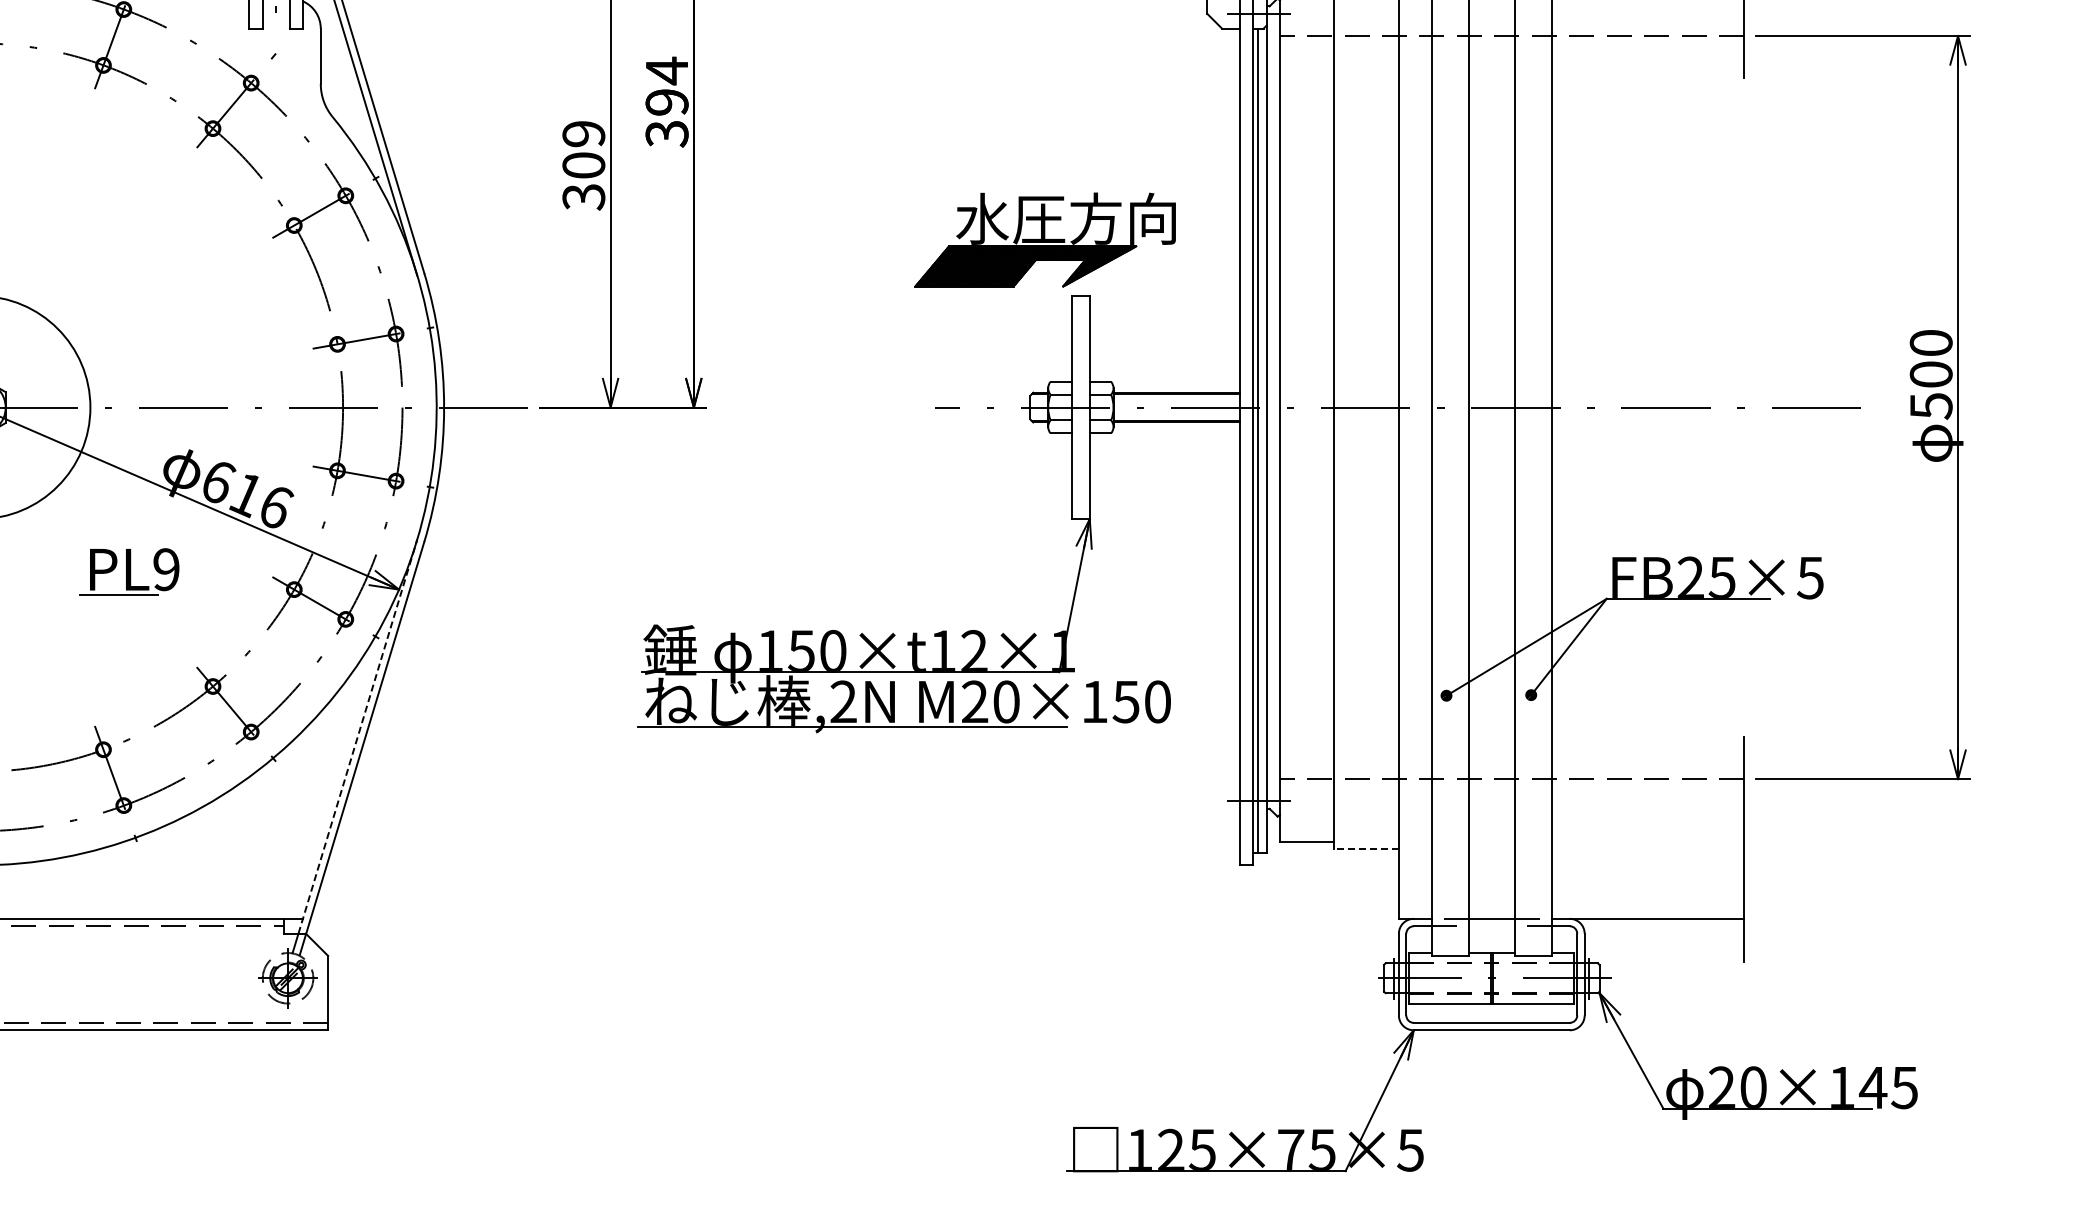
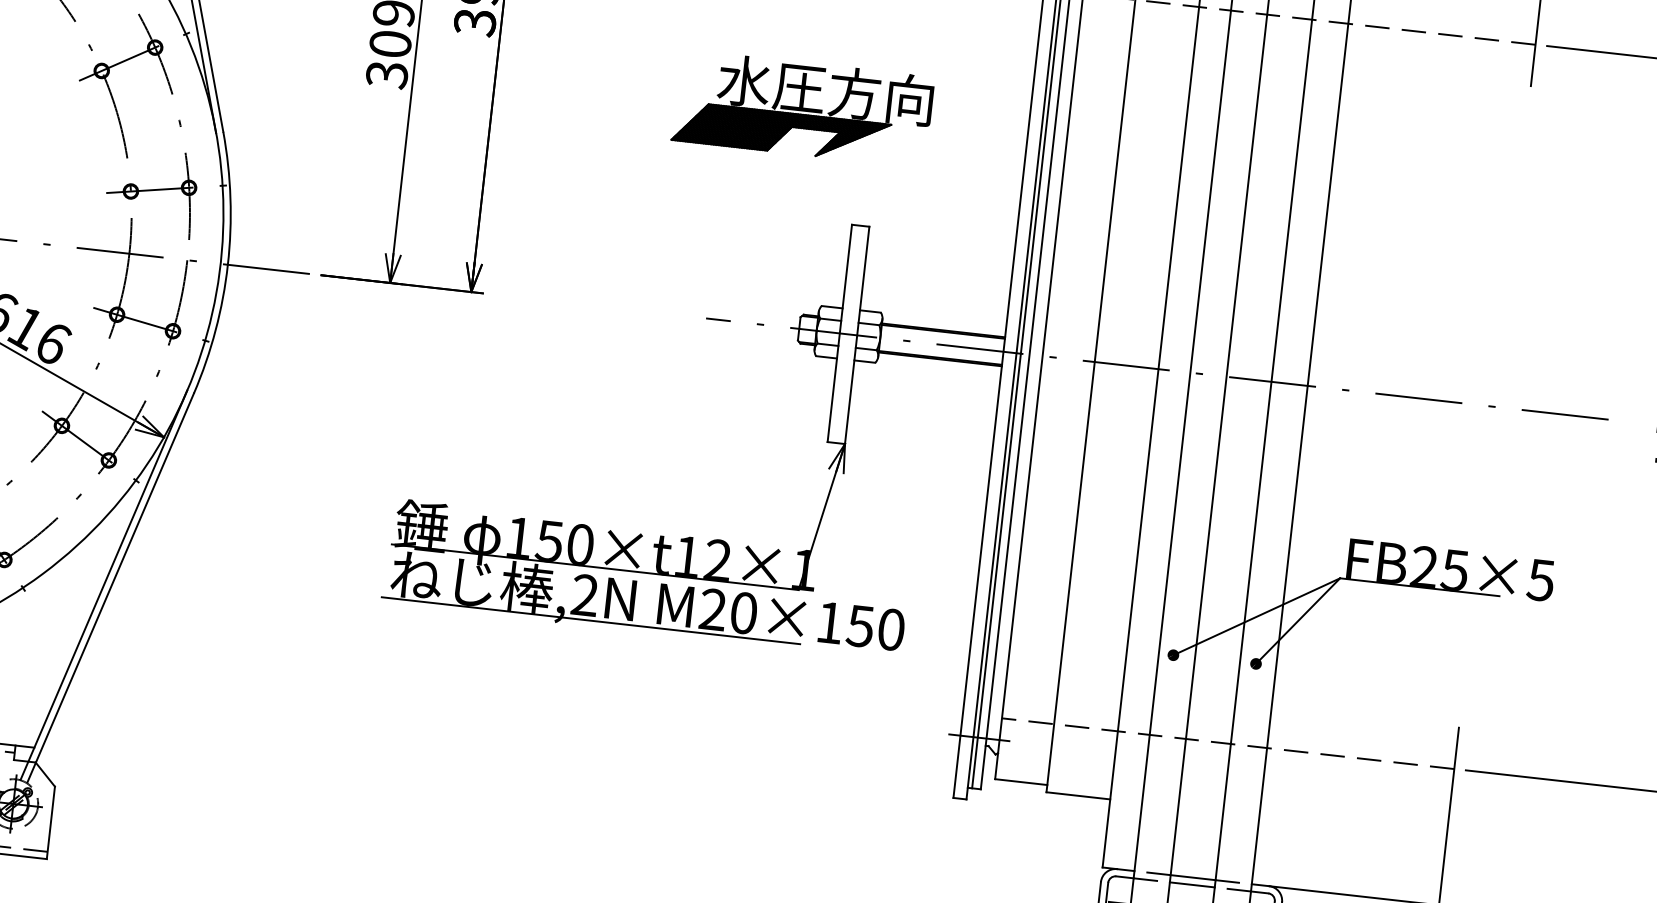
part: (1044, 239) -> (802, 108), moved
line: (357, 736) -> (107, 575), dashed -> solid
line: (1366, 848) -> (1078, 795), dashed -> solid
line: (1491, 926) -> (1192, 885), added

